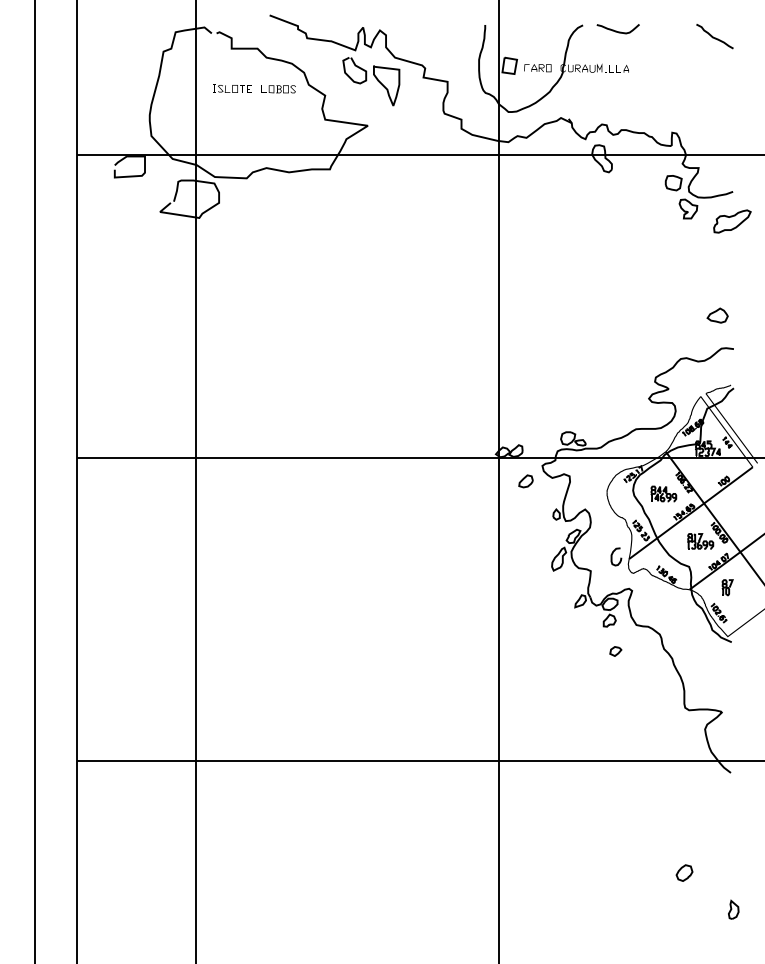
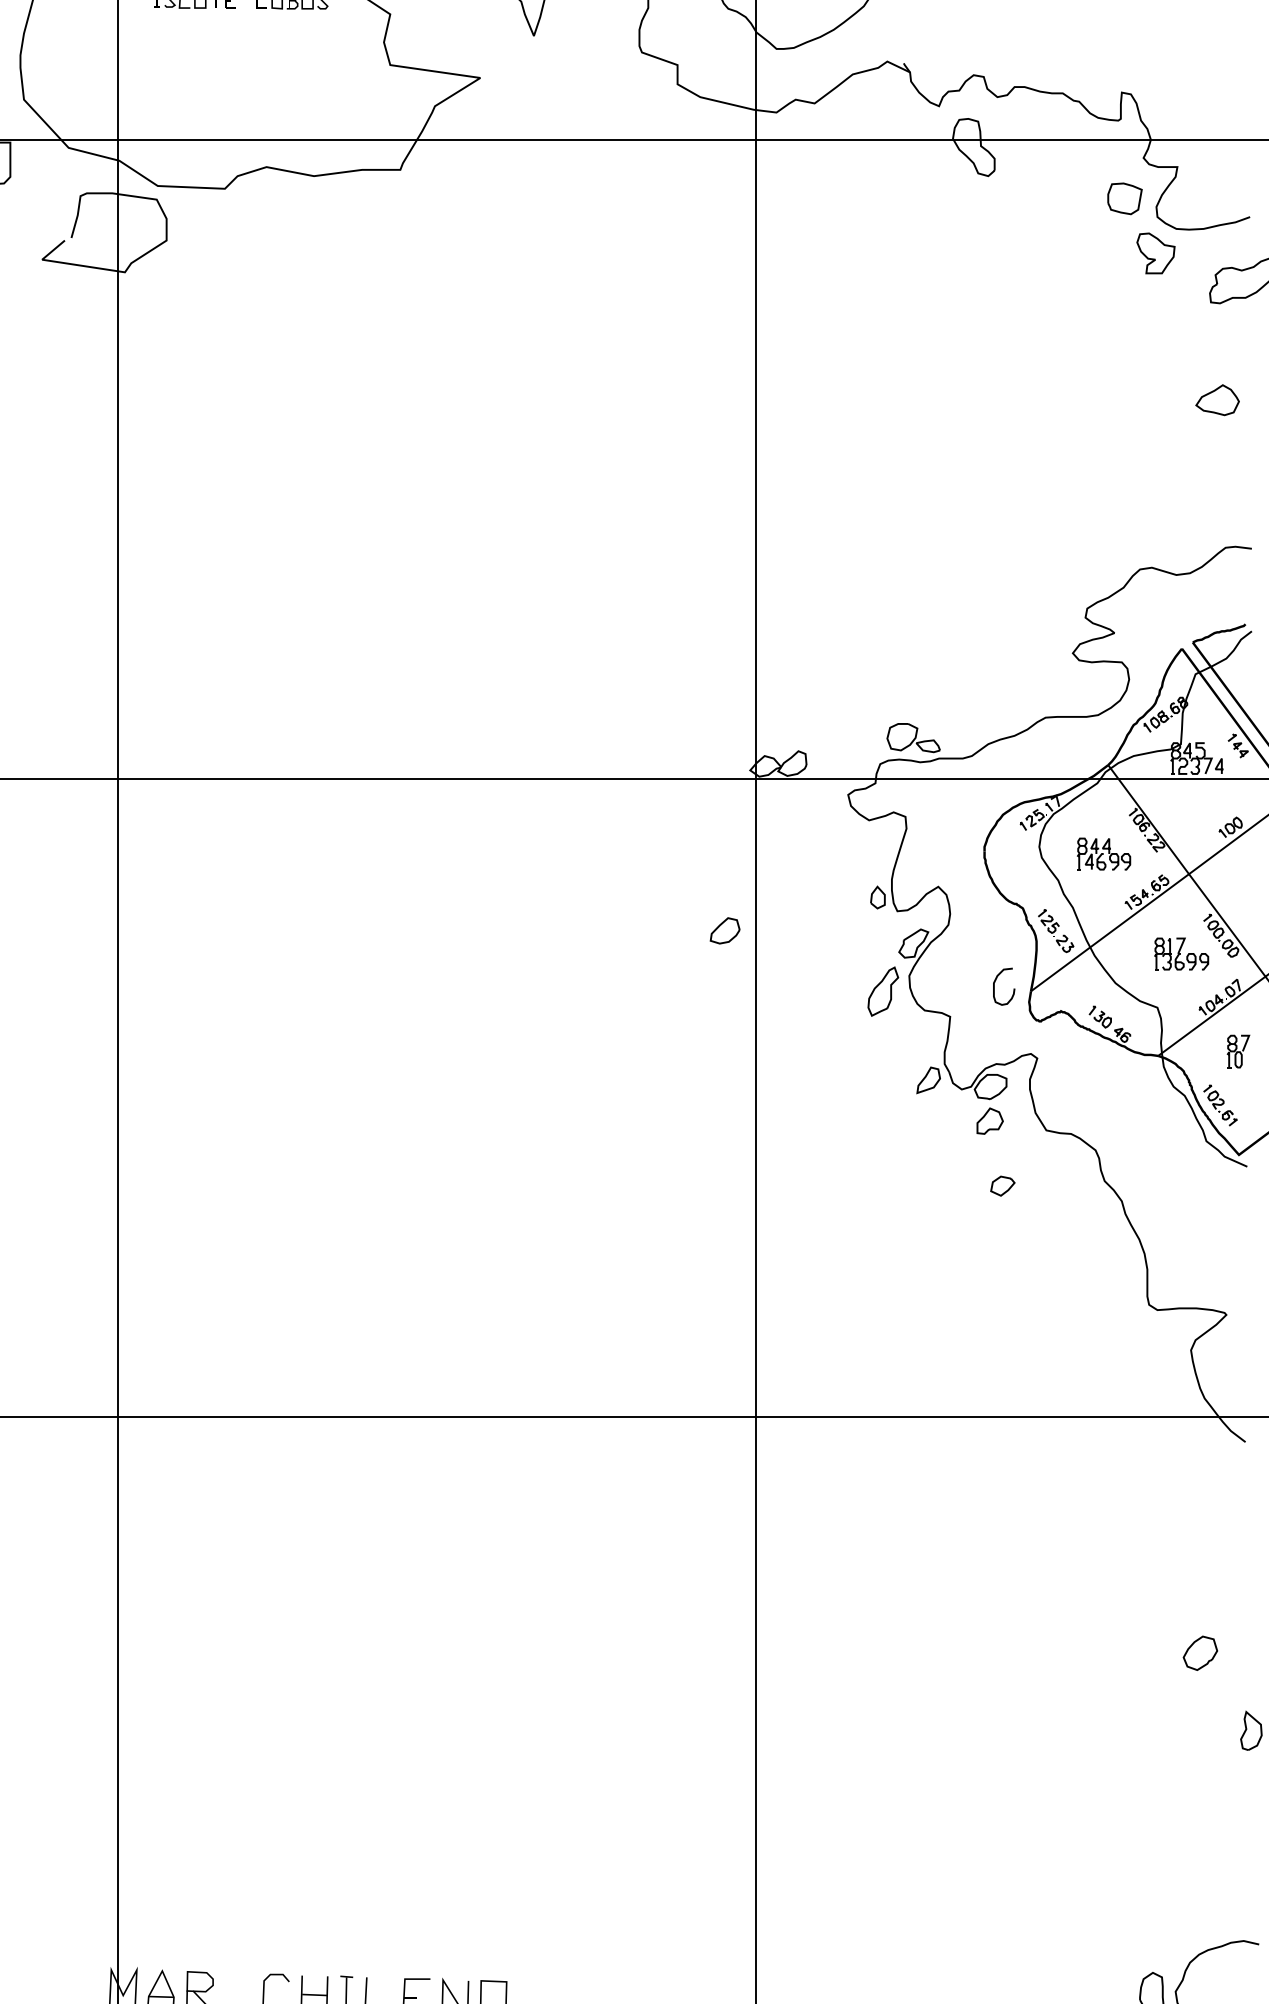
part: (717, 315) -> (1217, 399), moved
part: (525, 481) -> (723, 931), moved
part: (684, 872) -> (1200, 1652), moved

